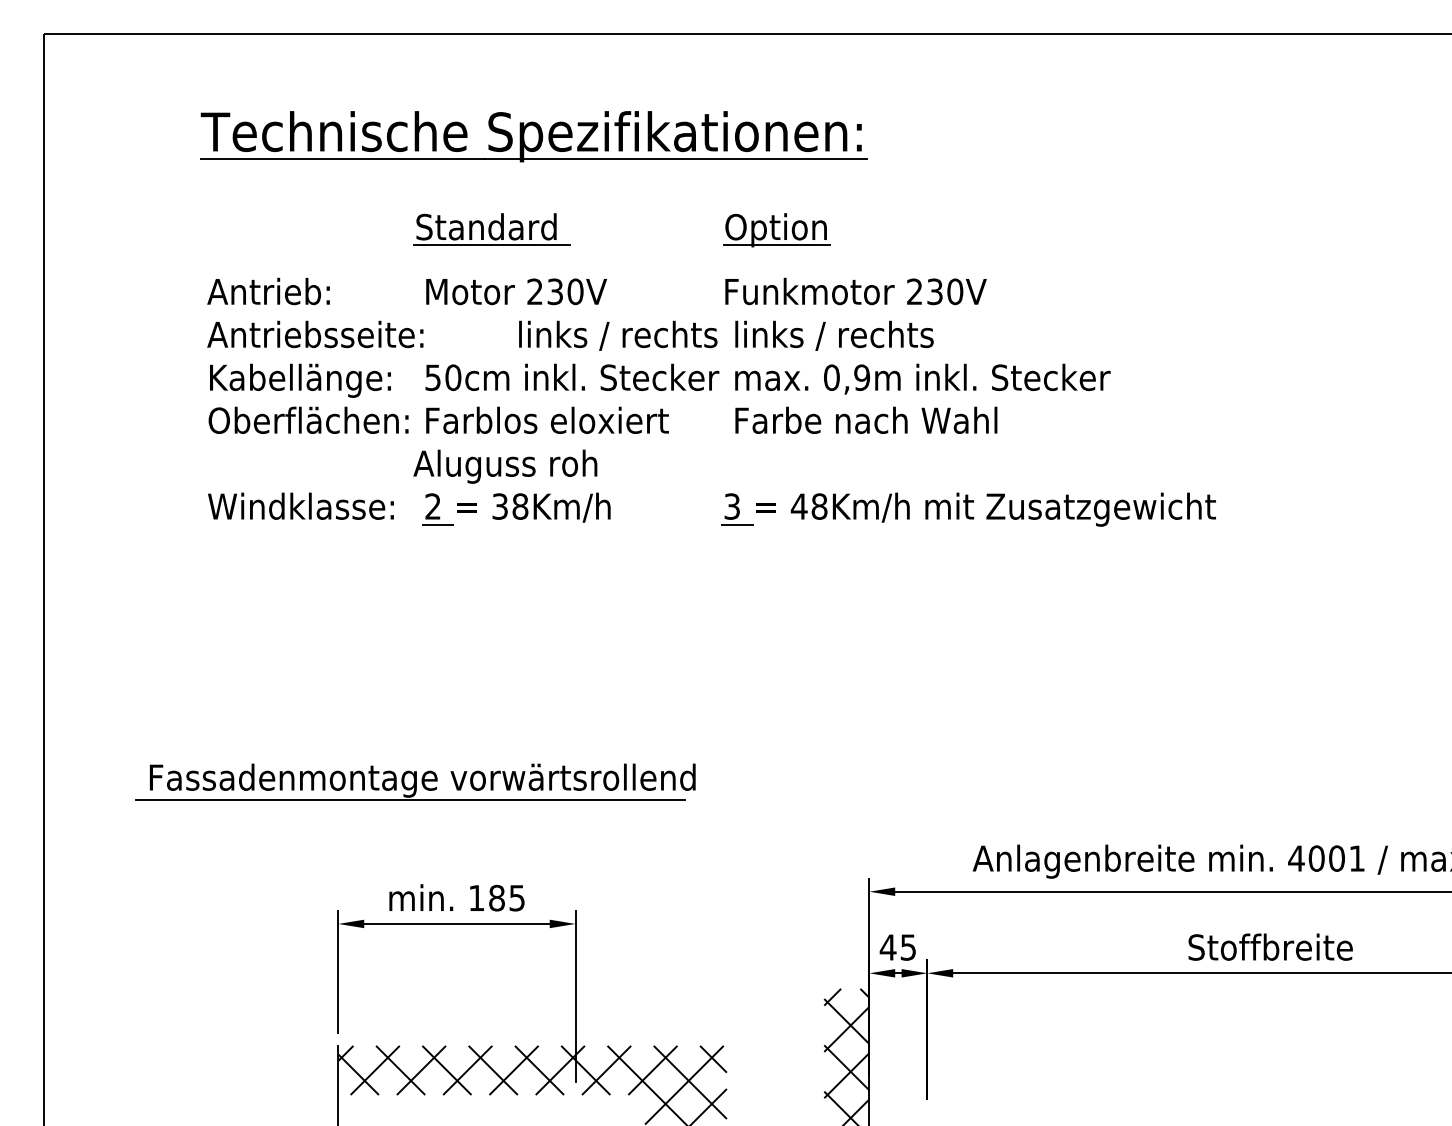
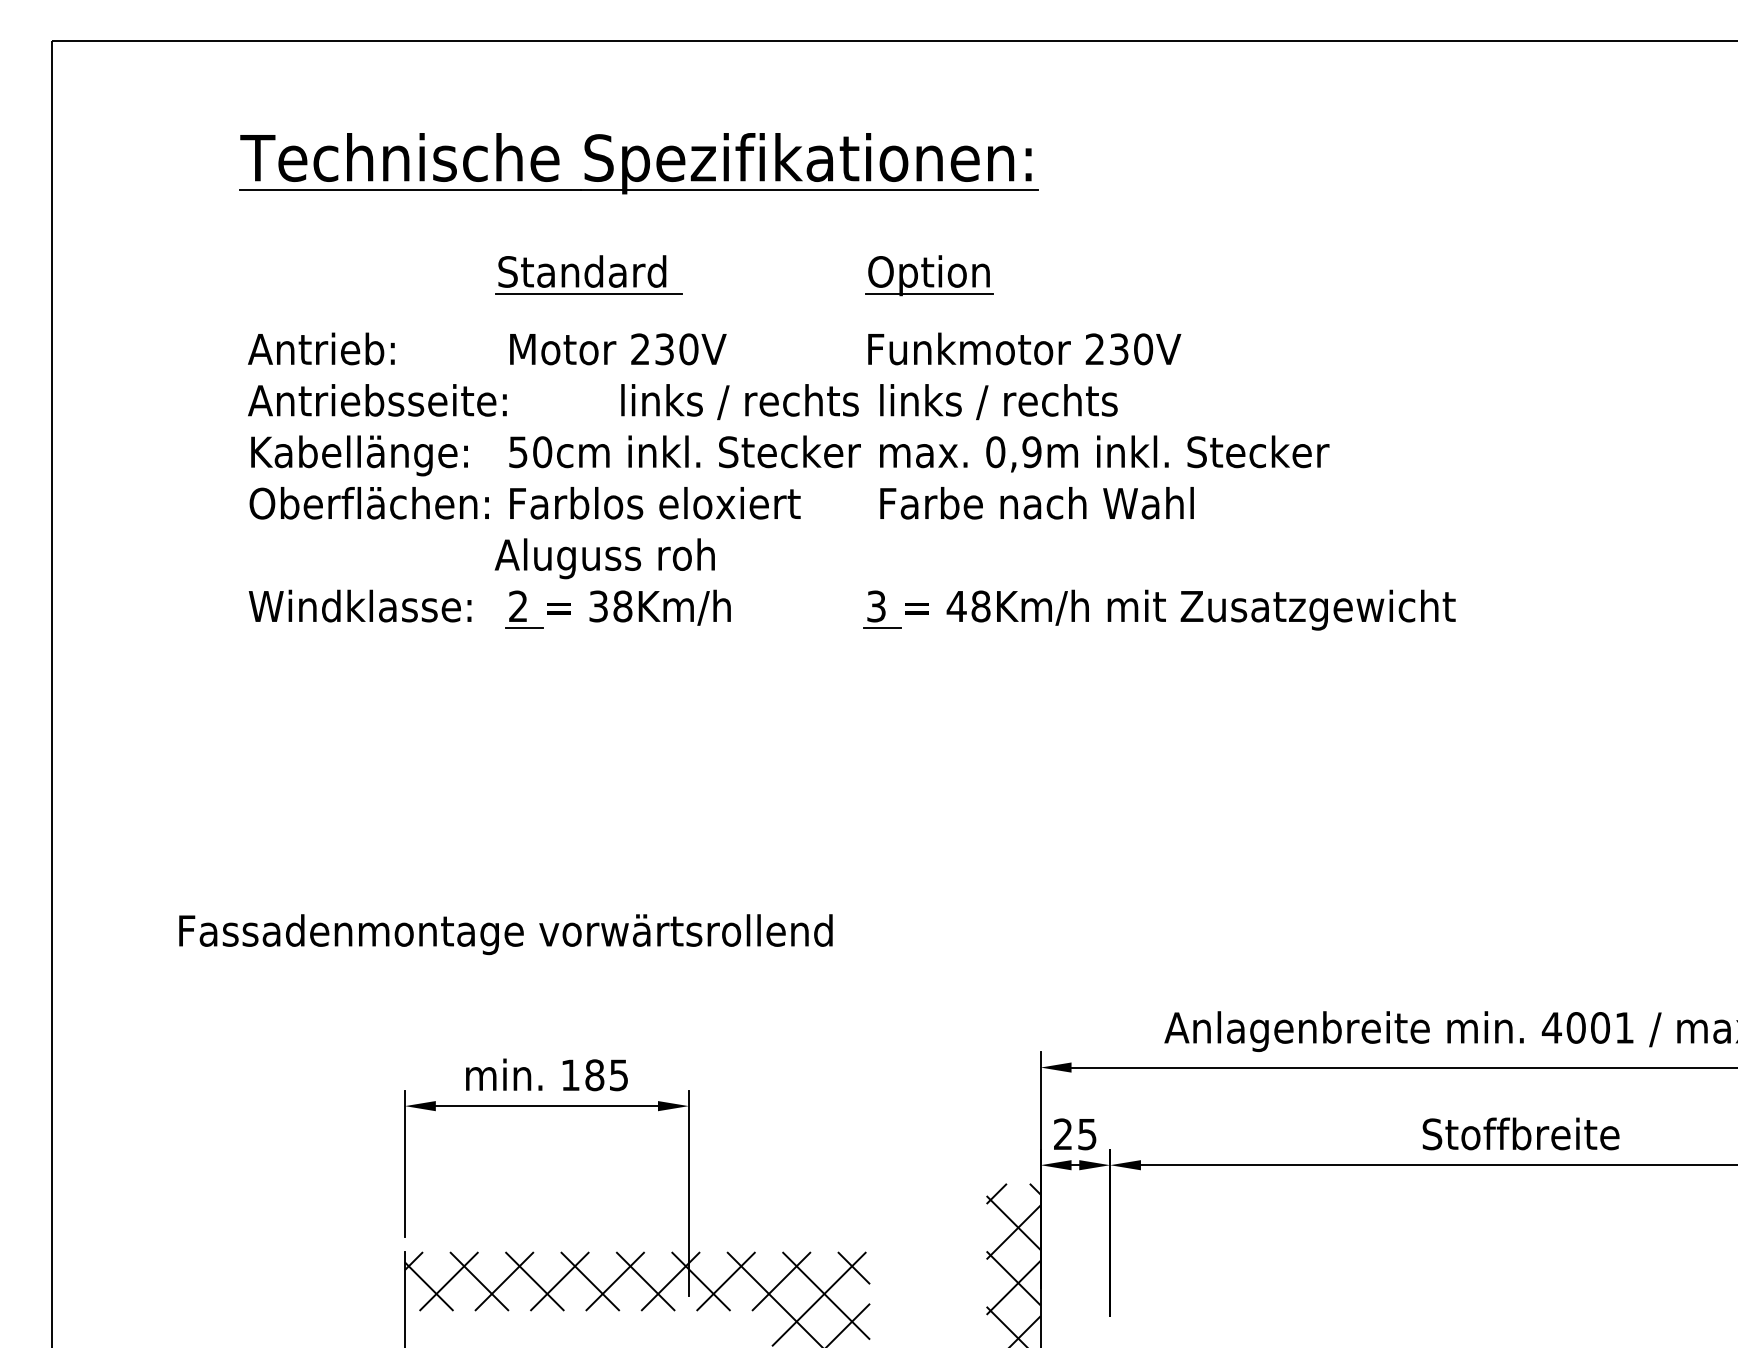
line: (410, 800) -> (491, 958), removed
text: (887, 947) -> (1062, 1134), 45 -> 25

